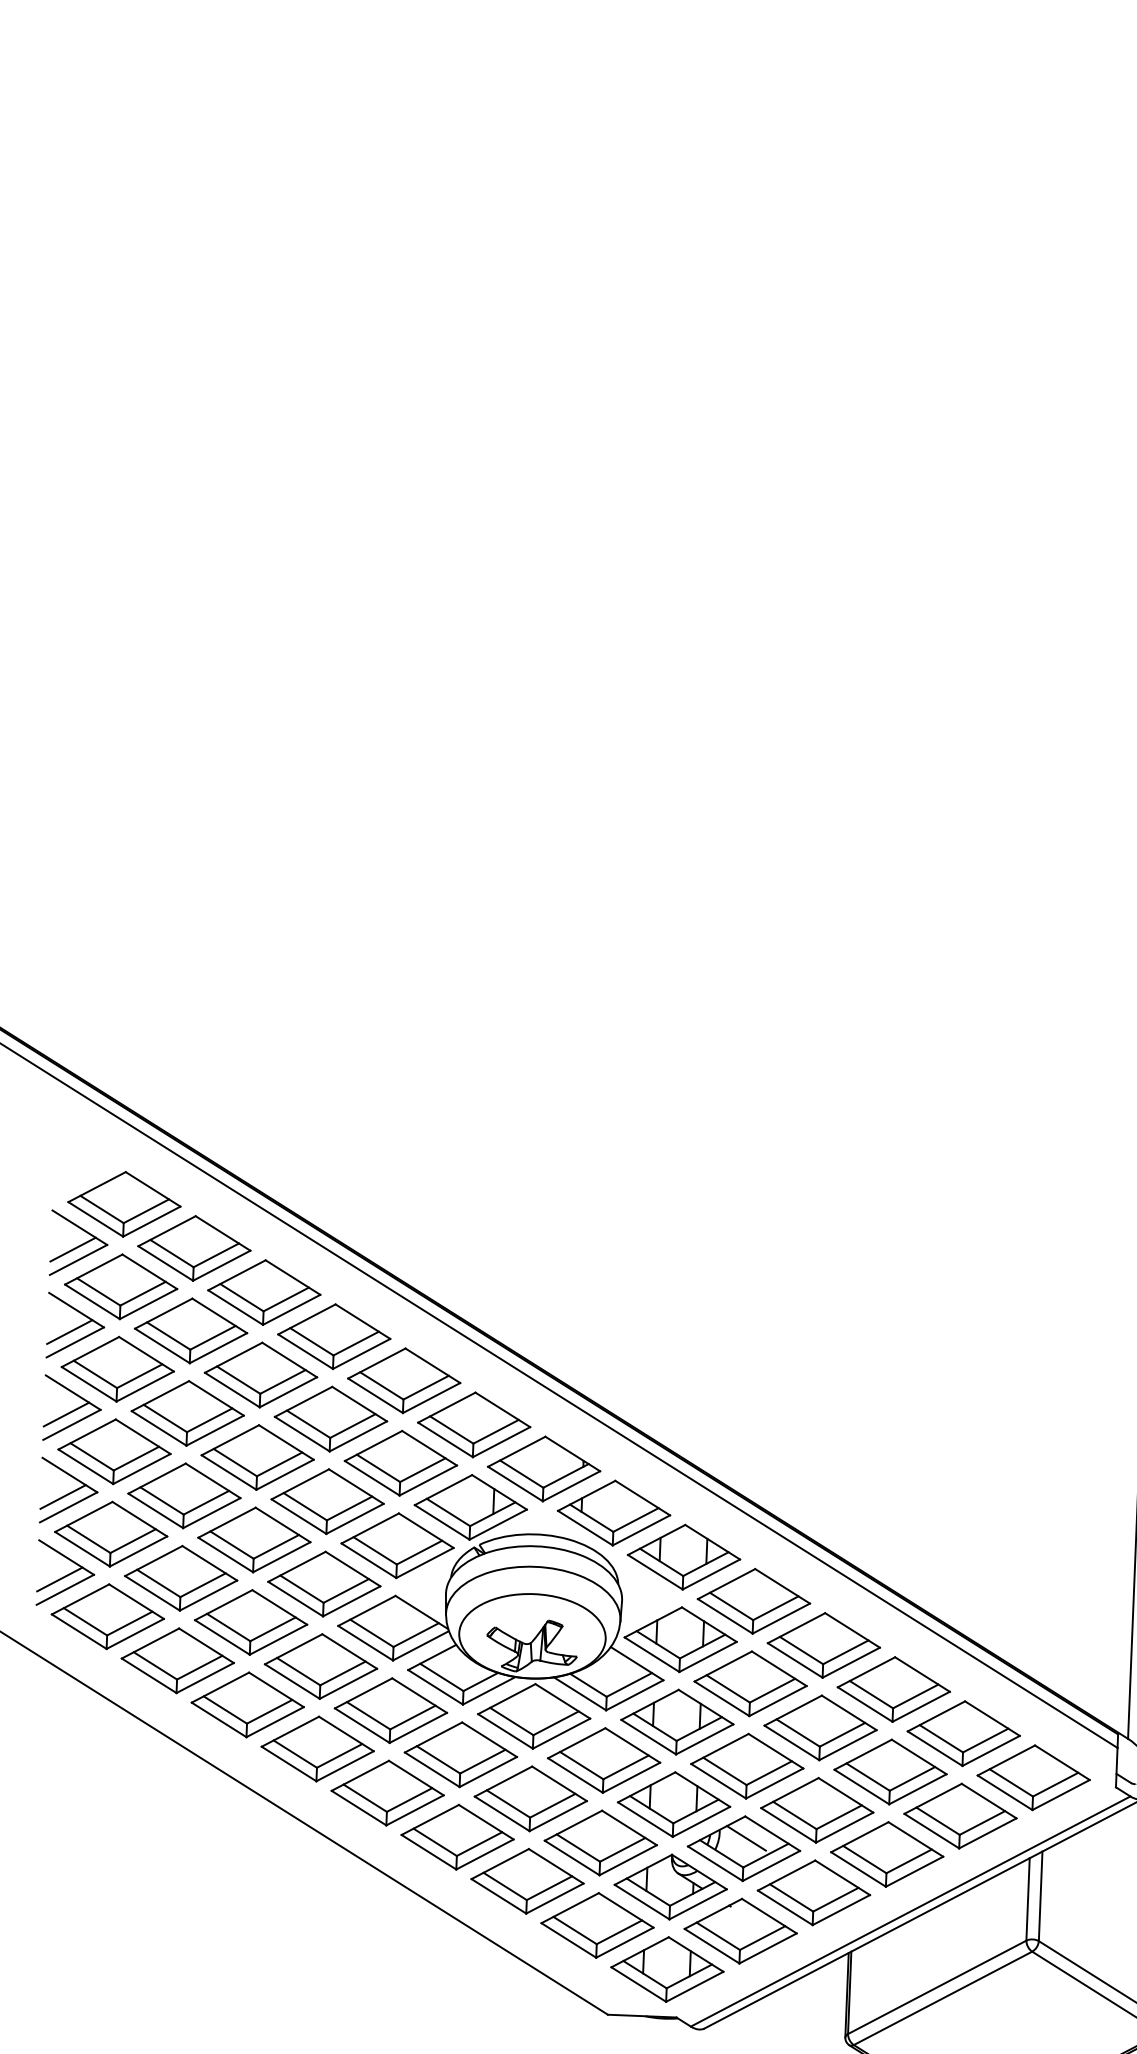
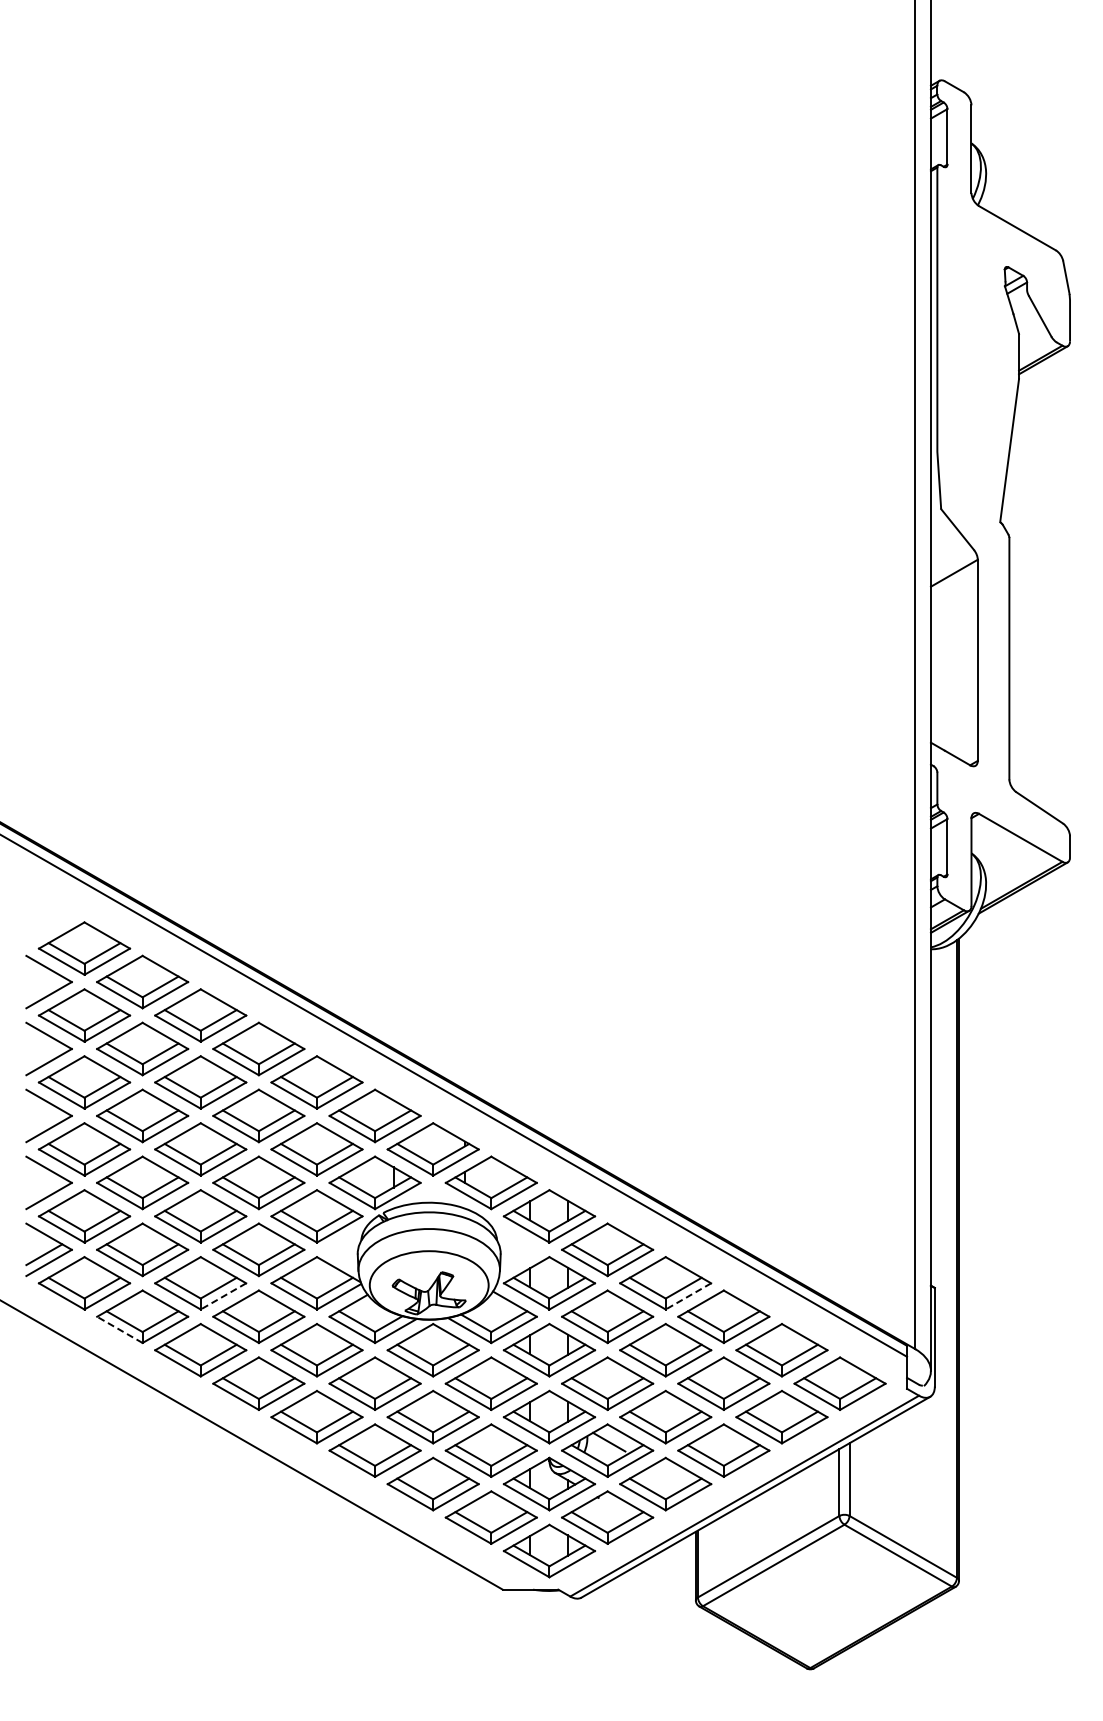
line: (73, 1249) -> (44, 986), removed
line: (69, 1331) -> (44, 1053), removed
line: (66, 1414) -> (44, 1120), removed
line: (63, 1496) -> (44, 1187), removed
line: (278, 1639) -> (223, 1296), solid -> dashed
line: (851, 1662) -> (688, 1296), solid -> dashed
line: (148, 1675) -> (119, 1329), solid -> dashed

